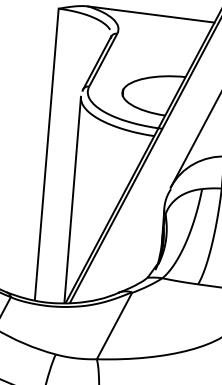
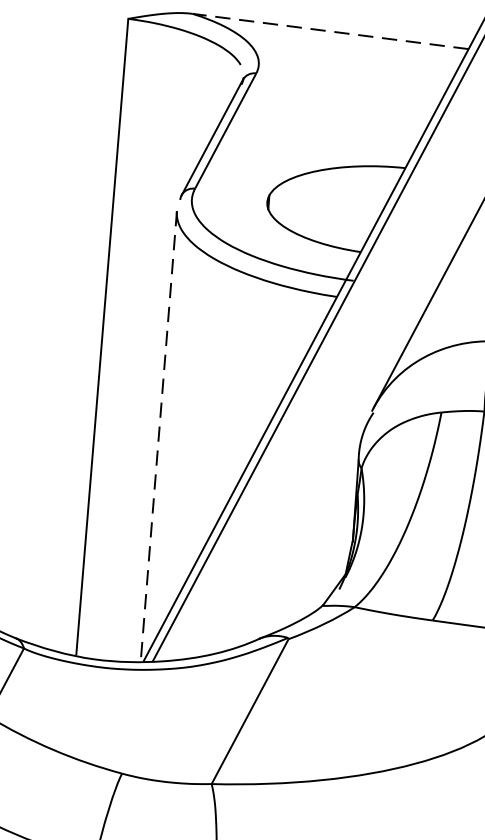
line: (151, 14) -> (330, 31), solid -> dashed
line: (72, 200) -> (158, 437), solid -> dashed

